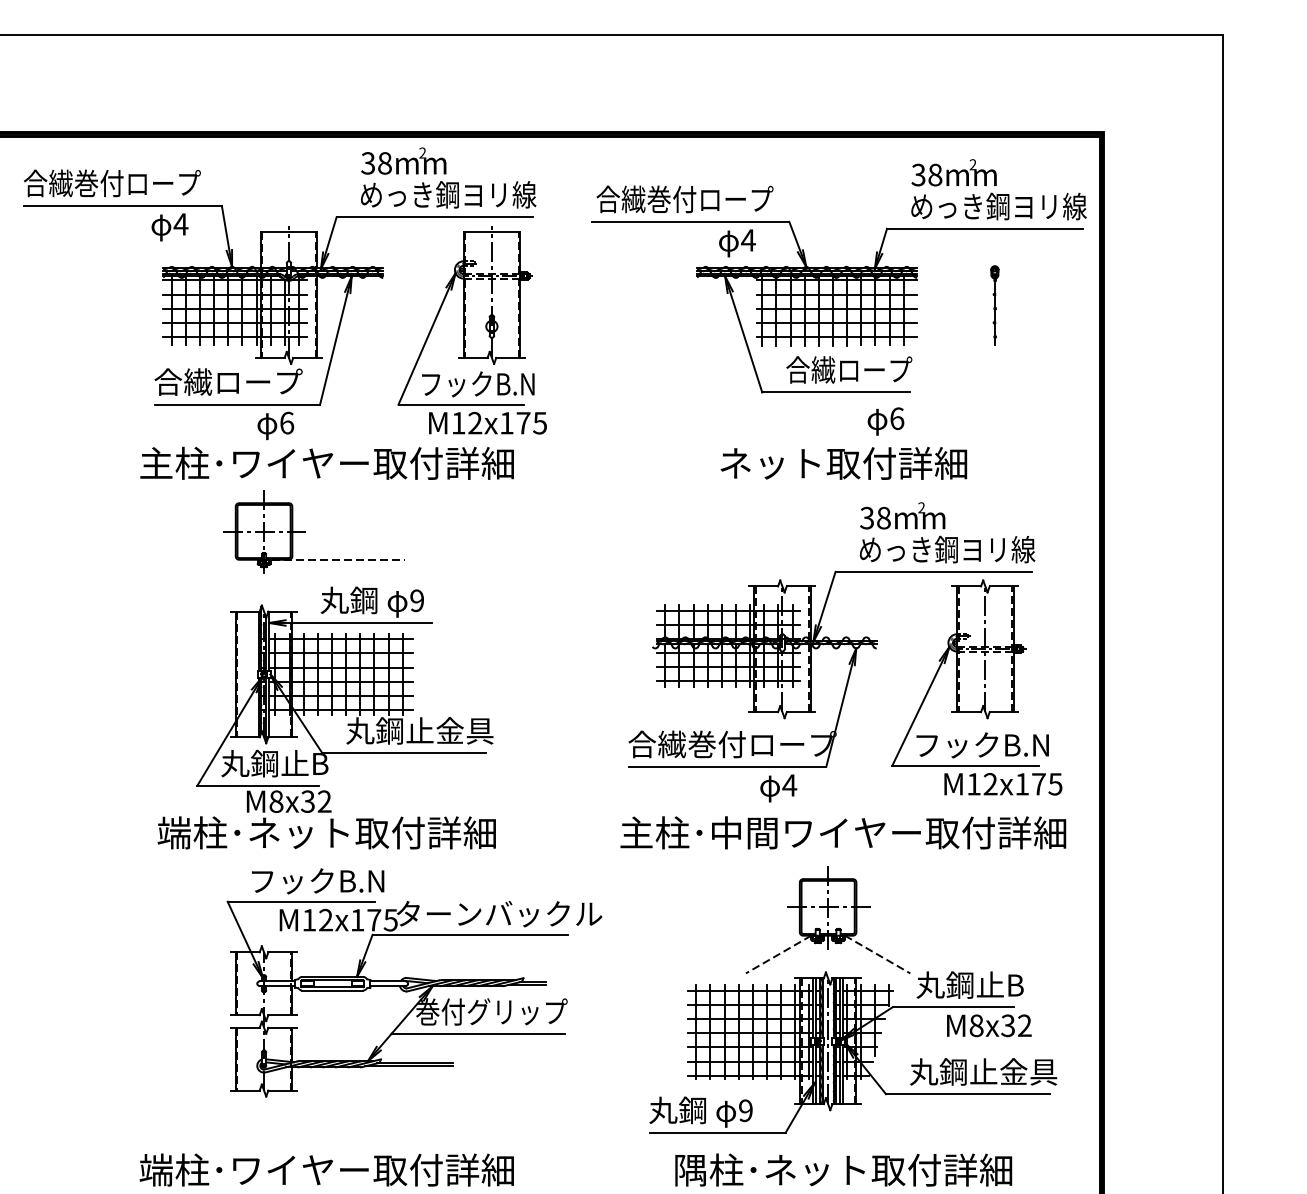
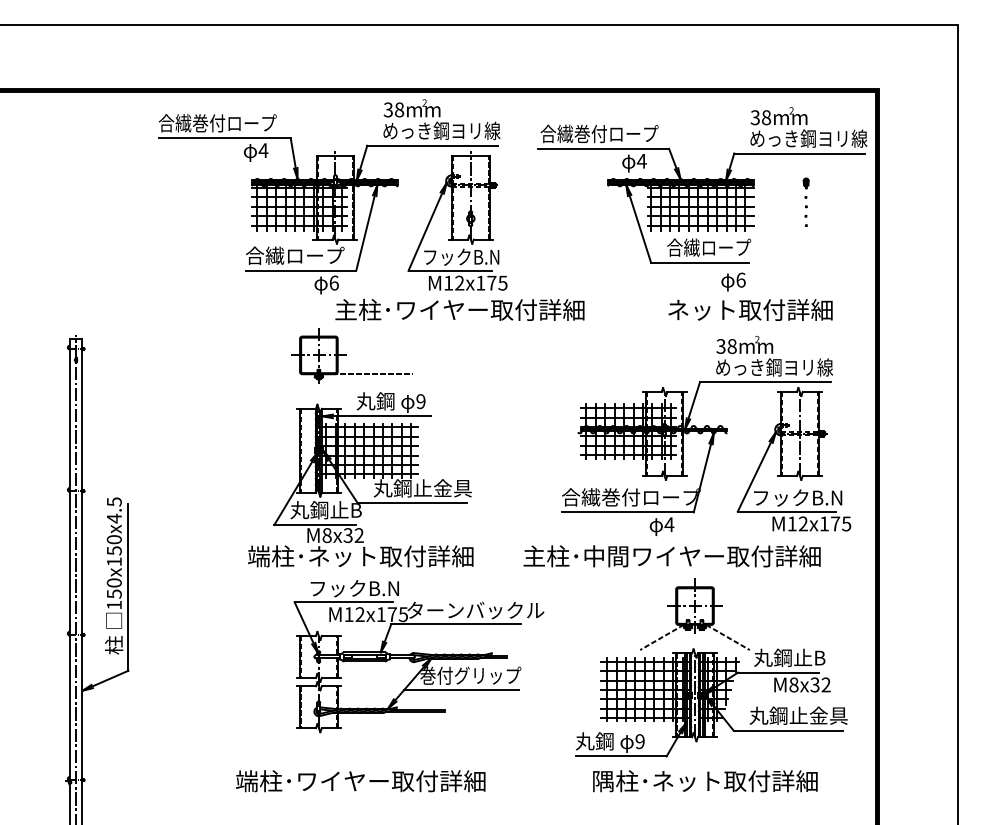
line: (995, 311) -> (806, 208), removed
text: (326, 462) -> (459, 309), moved
text: (843, 462) -> (750, 309), moved
text: (842, 833) -> (671, 556), moved

